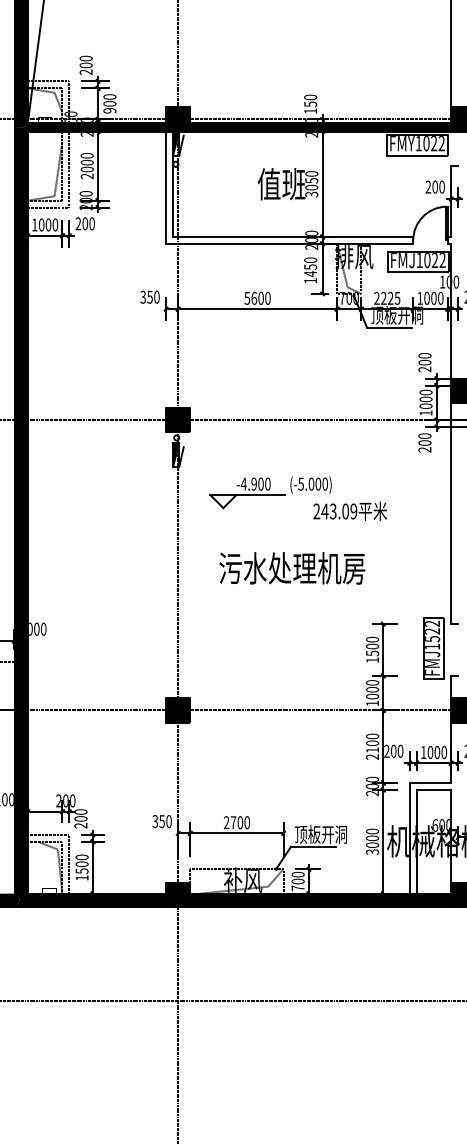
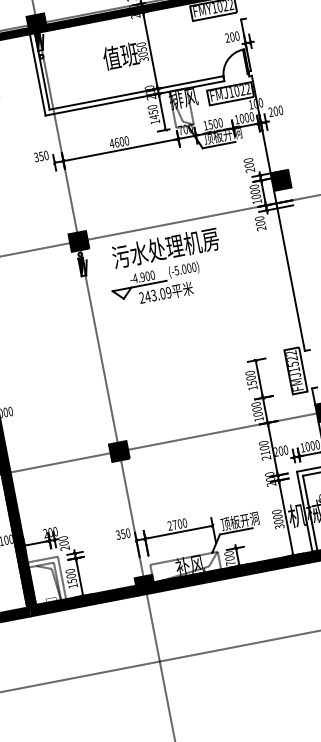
text: (387, 297) -> (213, 123), 2225 -> 1500
text: (247, 298) -> (112, 143), 5600 -> 4600
text: (349, 510) -> (165, 292), moved
text: (292, 568) -> (165, 248), moved

